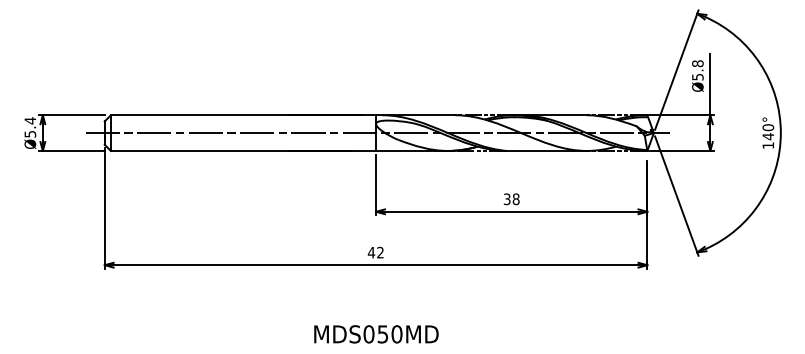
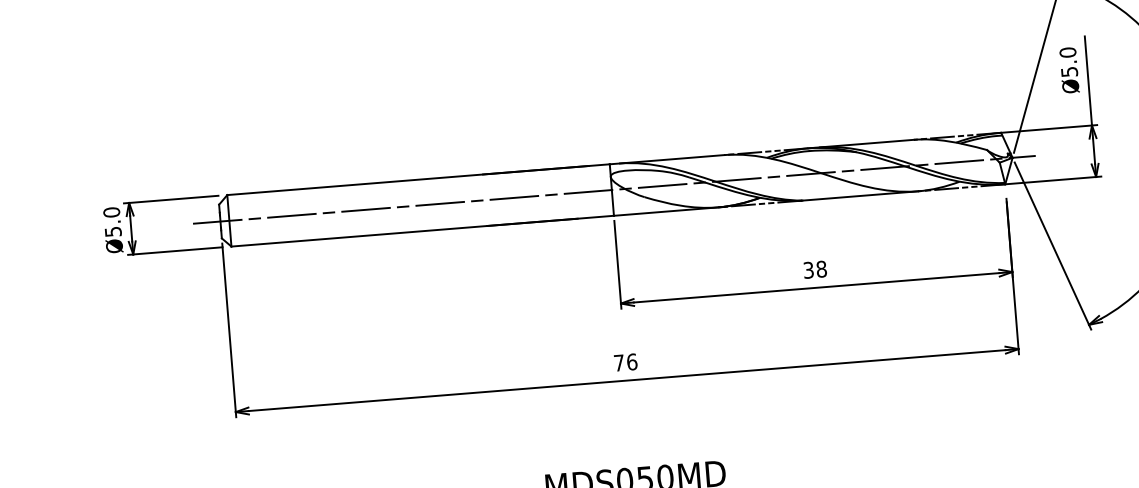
text: (697, 63) -> (1067, 52), Ø5.8 -> Ø5.0
text: (30, 120) -> (111, 211), Ø5.4 -> Ø5.0
text: (375, 252) -> (624, 362), 42 -> 76

